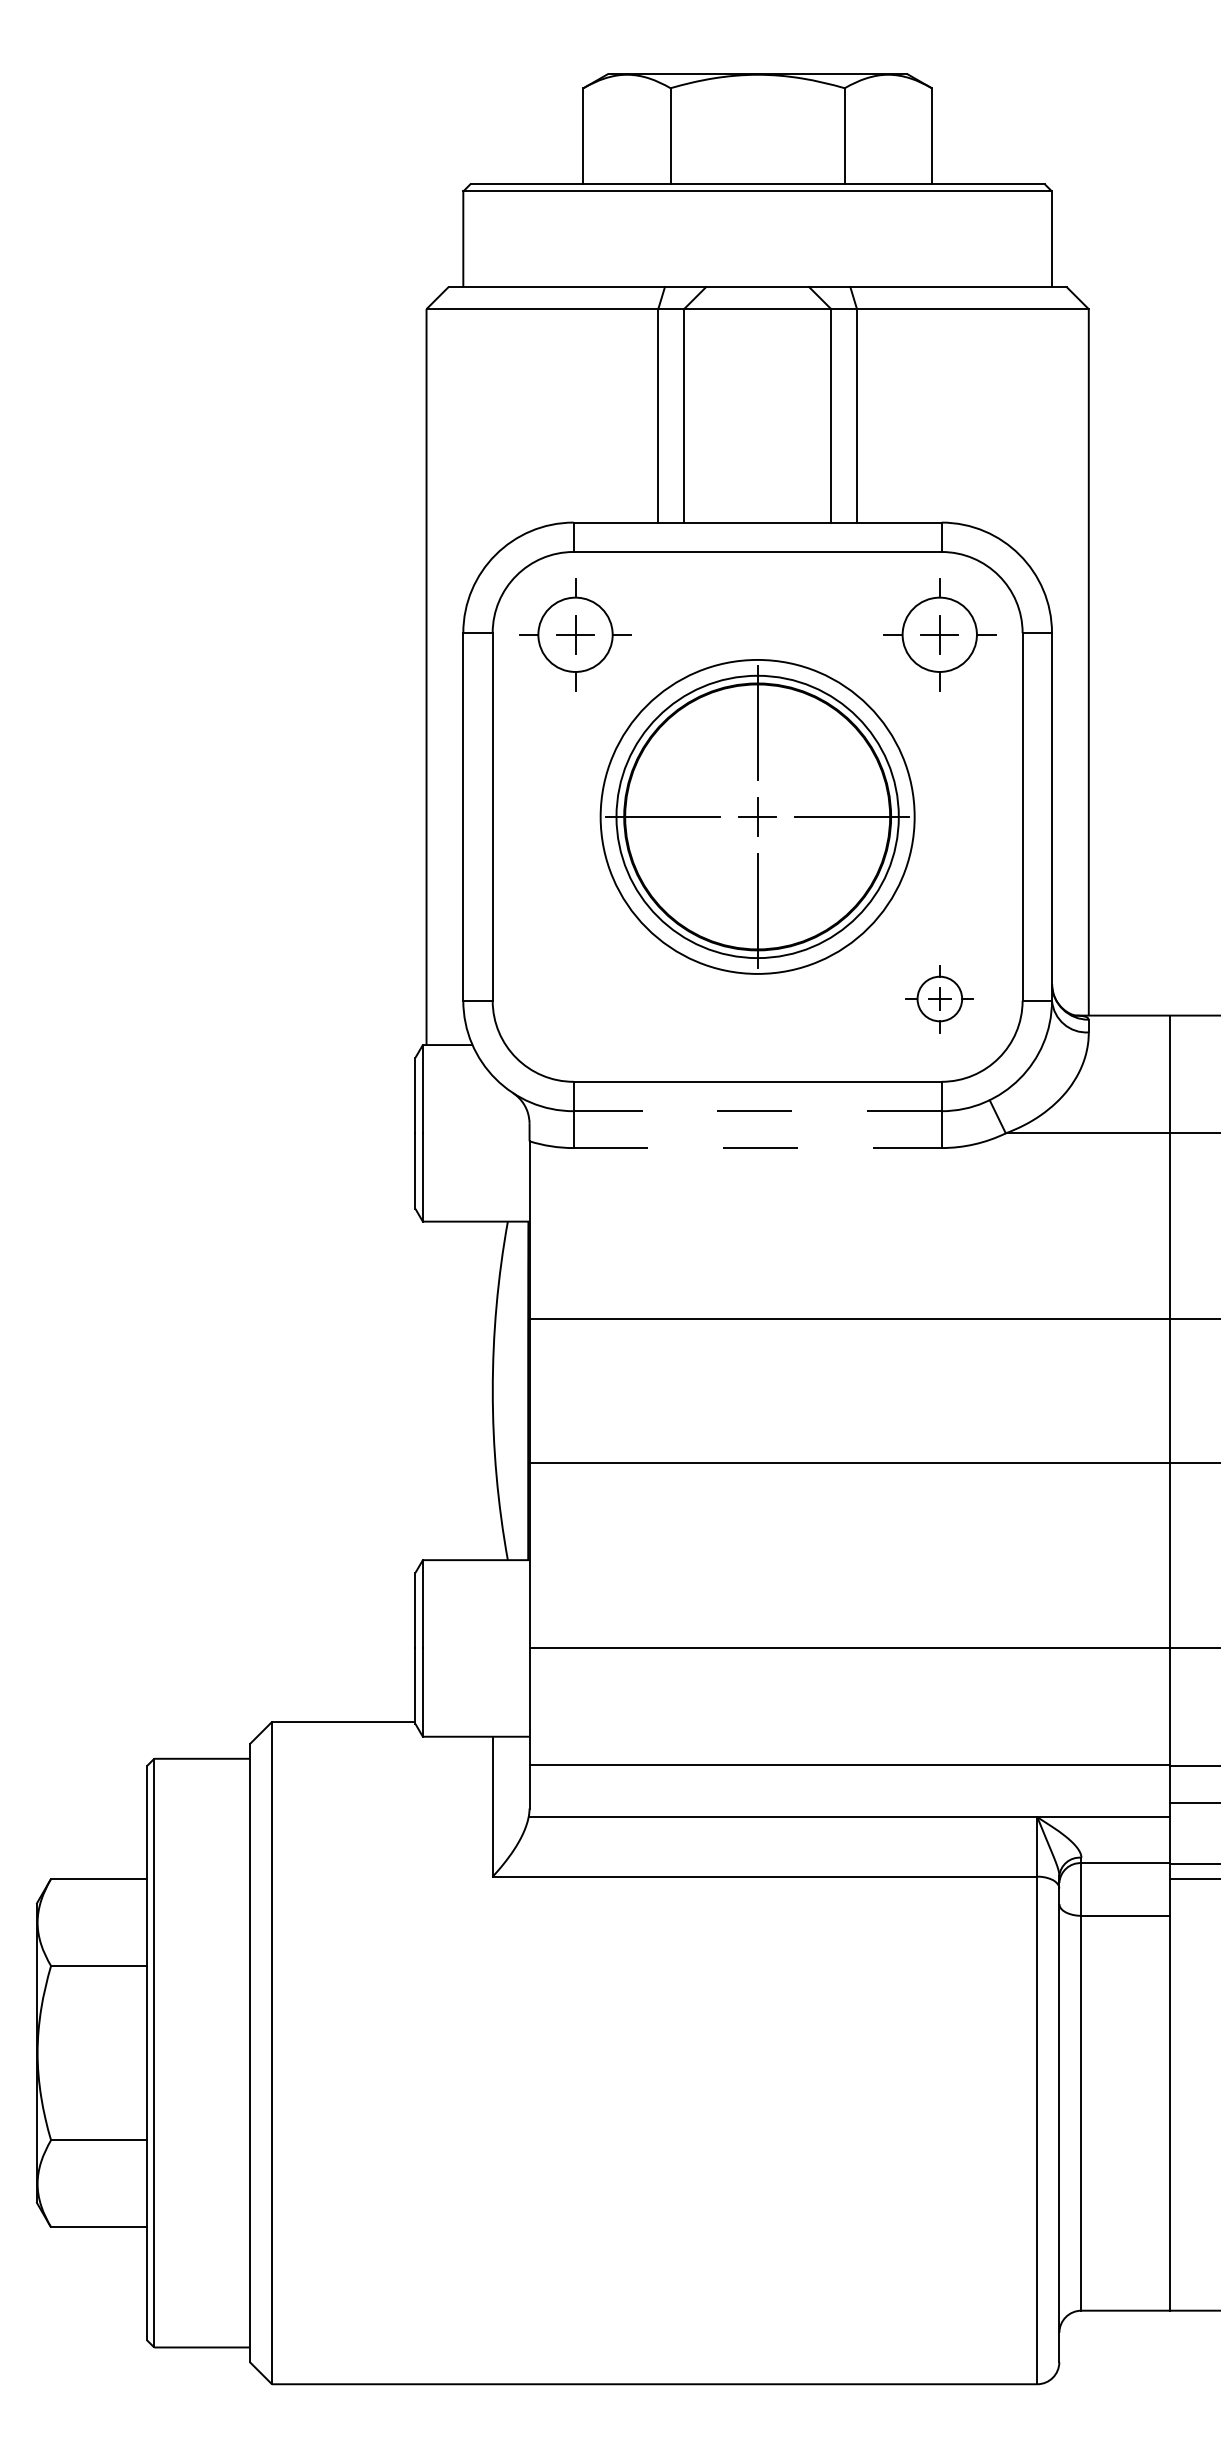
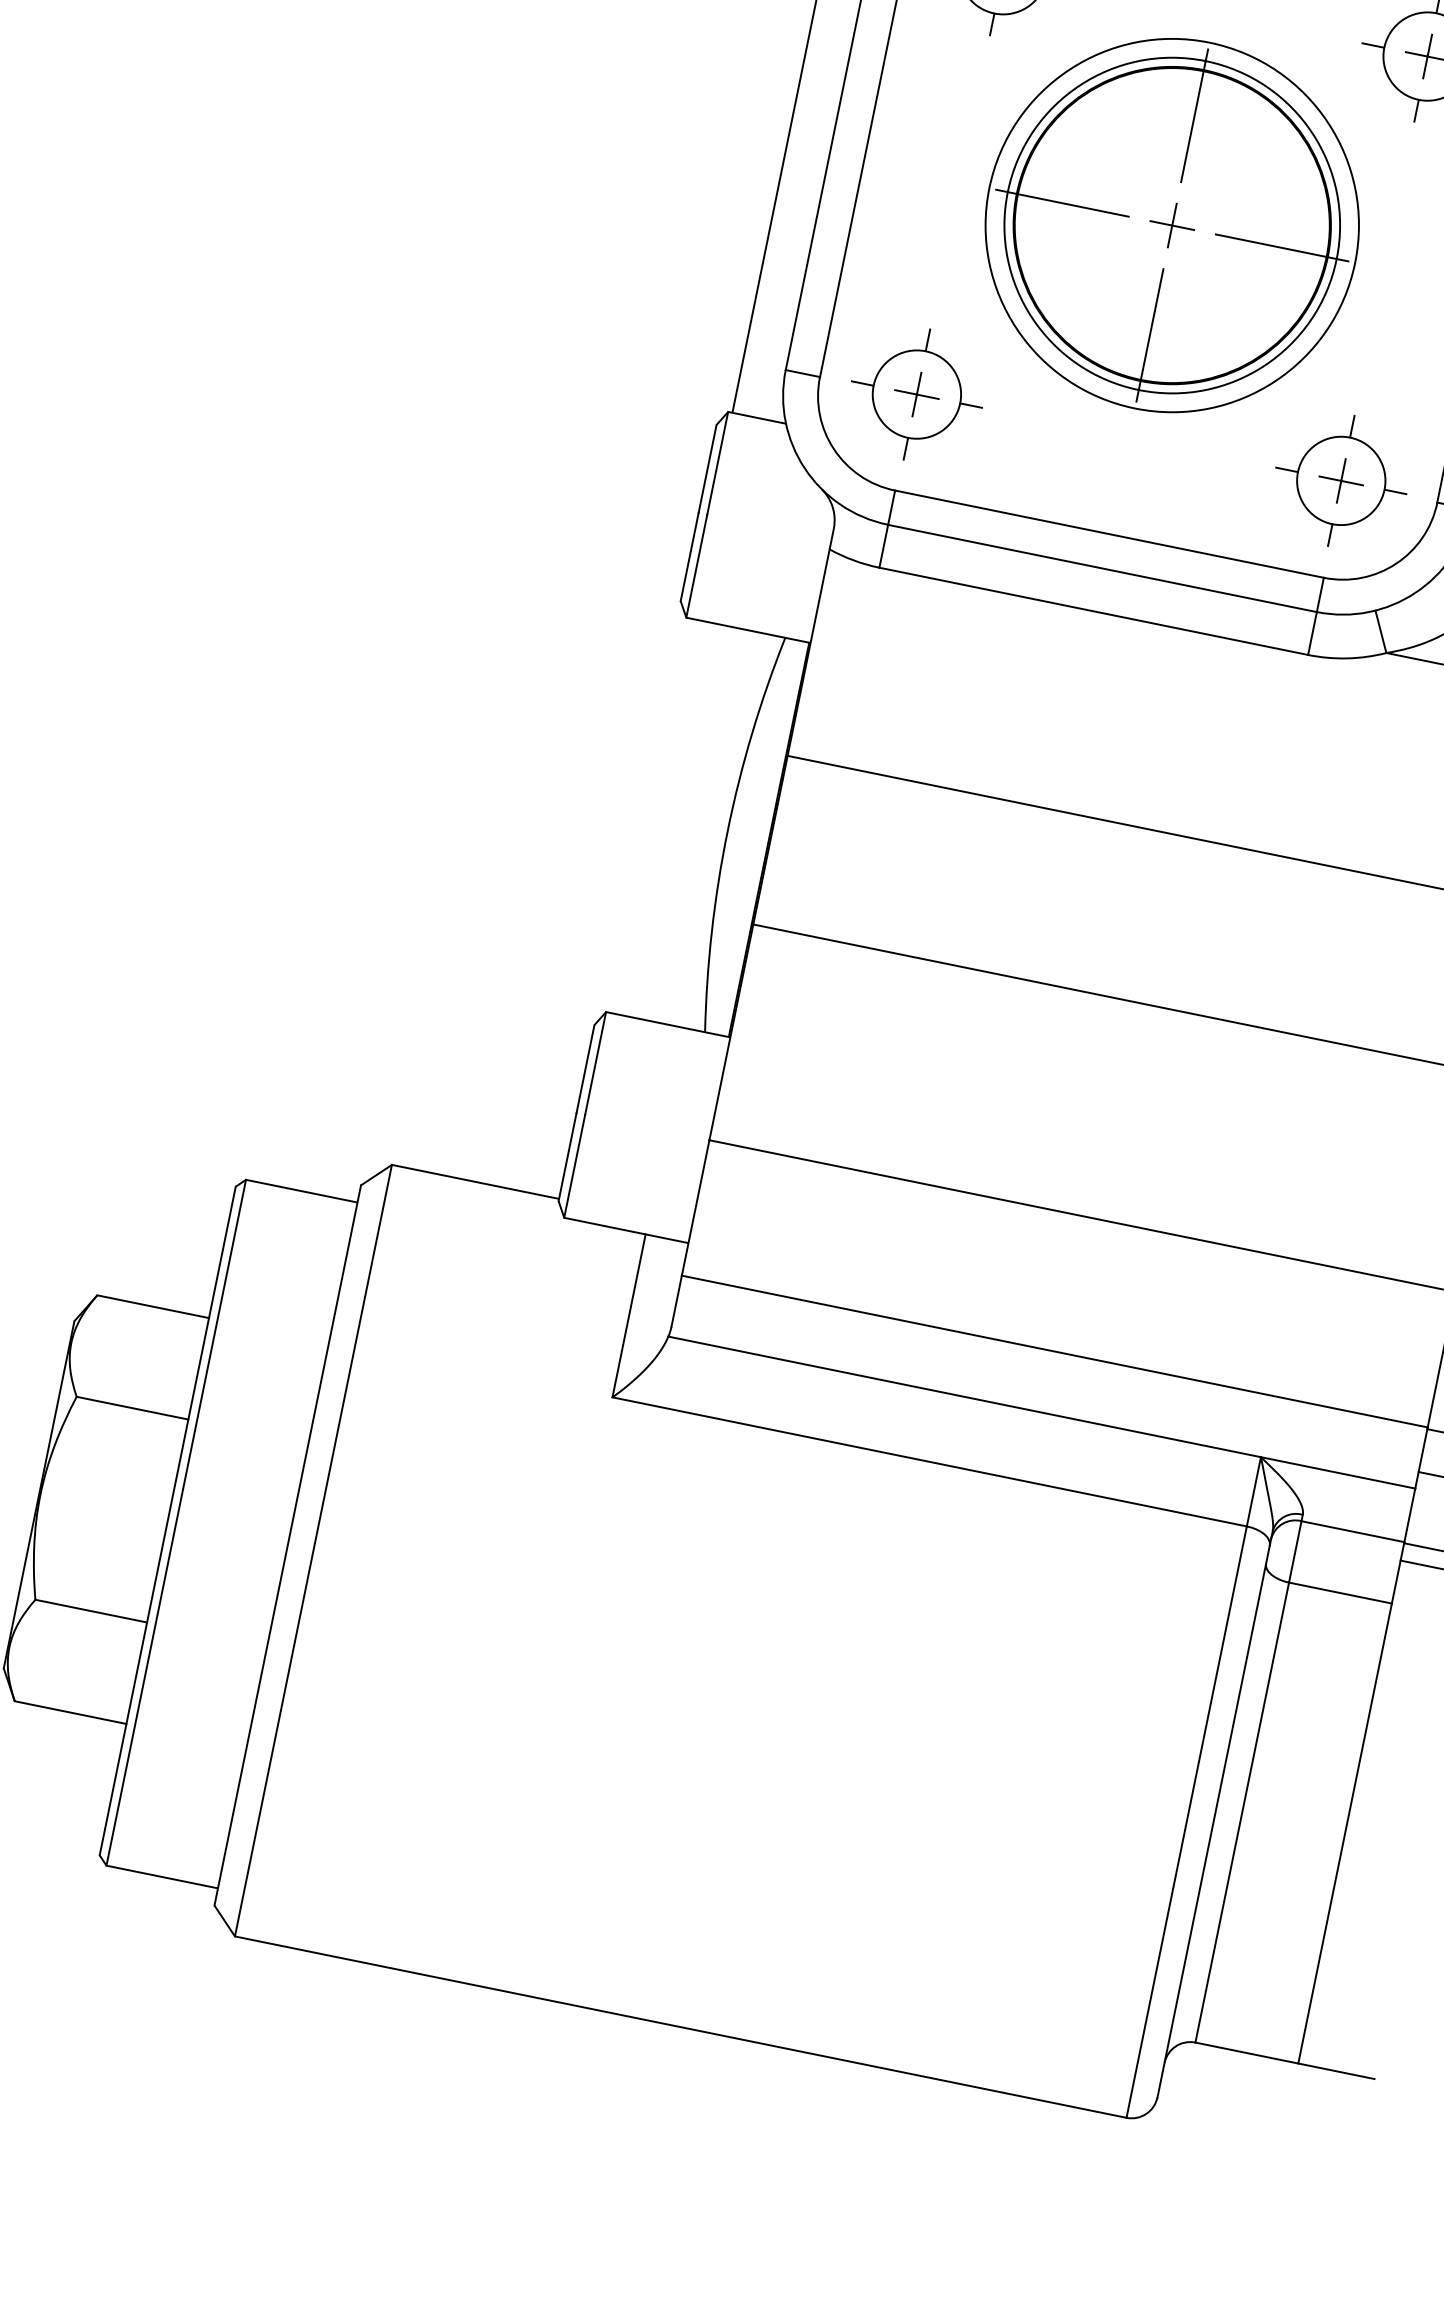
part: (575, 998) -> (917, 393), added
part: (939, 998) -> (1341, 480), size x1.67
line: (757, 1111) -> (1102, 568), dashed -> solid
line: (757, 1148) -> (1093, 611), dashed -> solid

